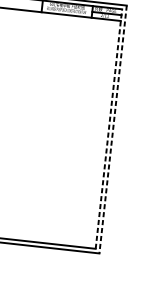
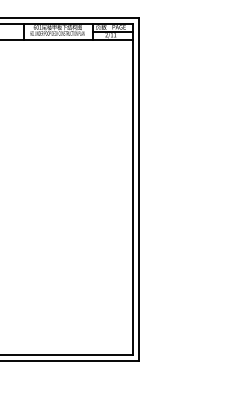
line: (108, 129) -> (133, 189), dashed -> solid
line: (113, 129) -> (139, 189), dashed -> solid

